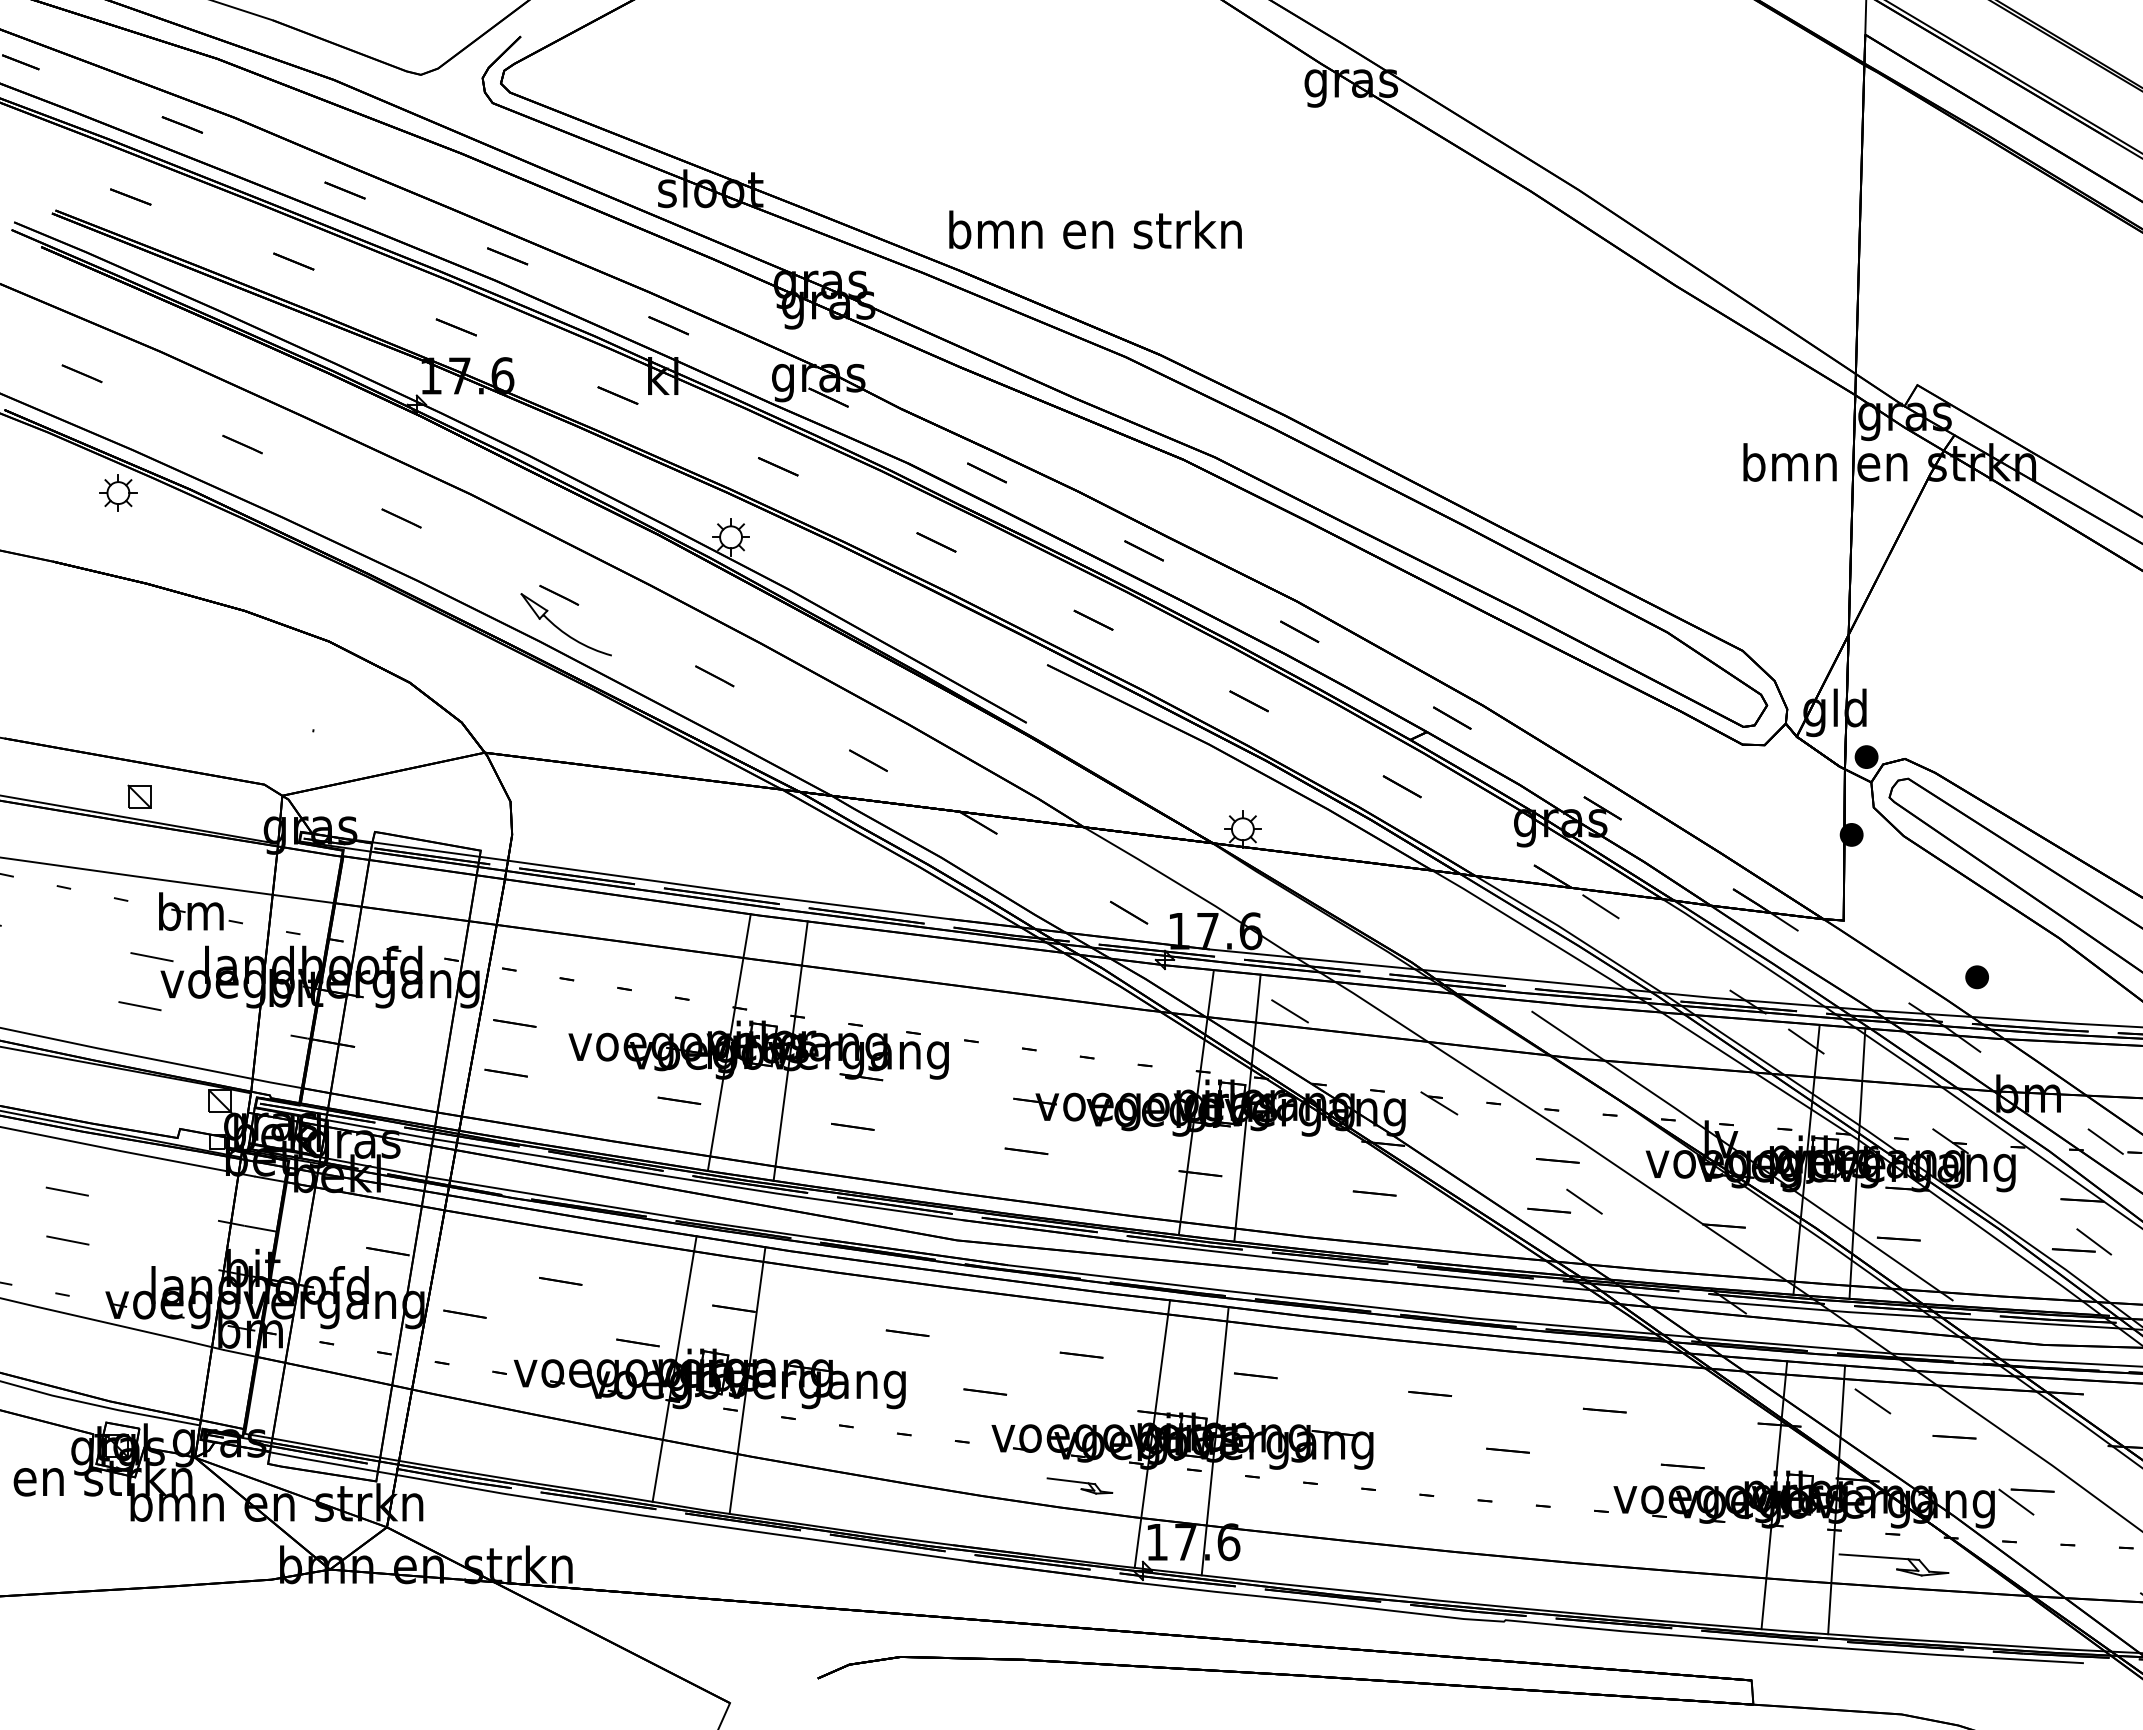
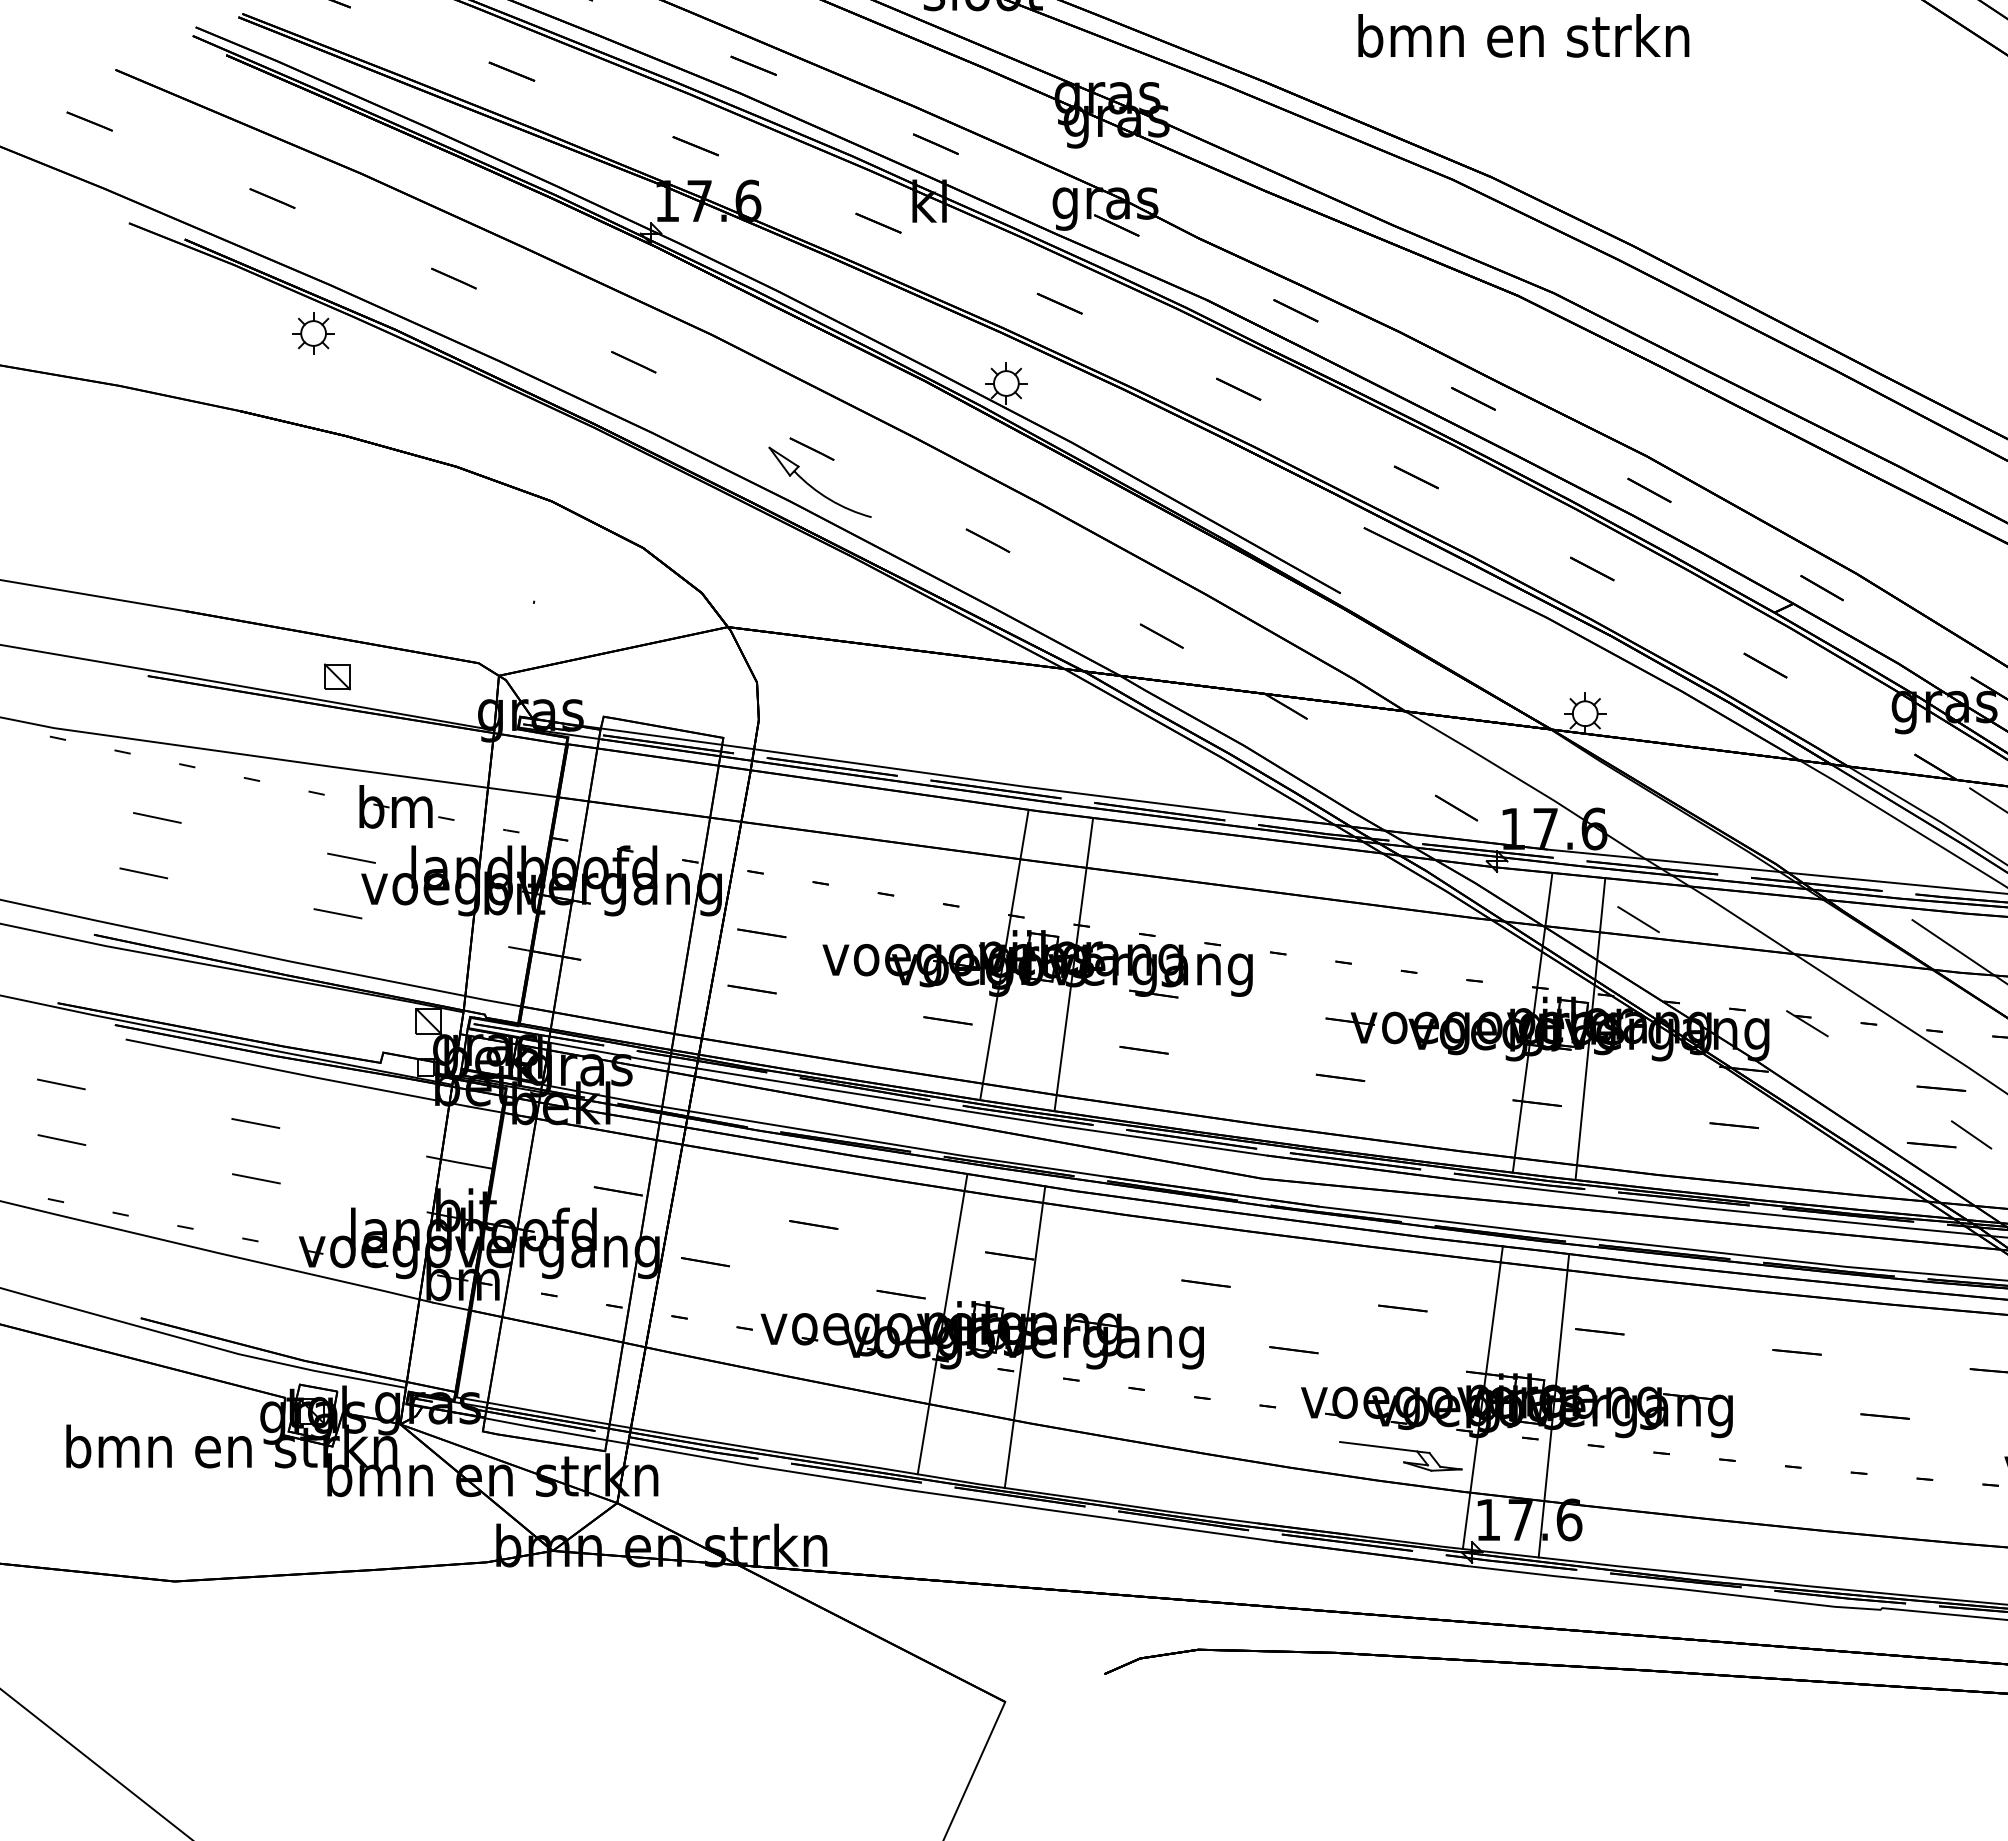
text: (1095, 229) -> (1523, 35), moved
part: (1079, 1485) -> (1400, 1455), size x1.67

